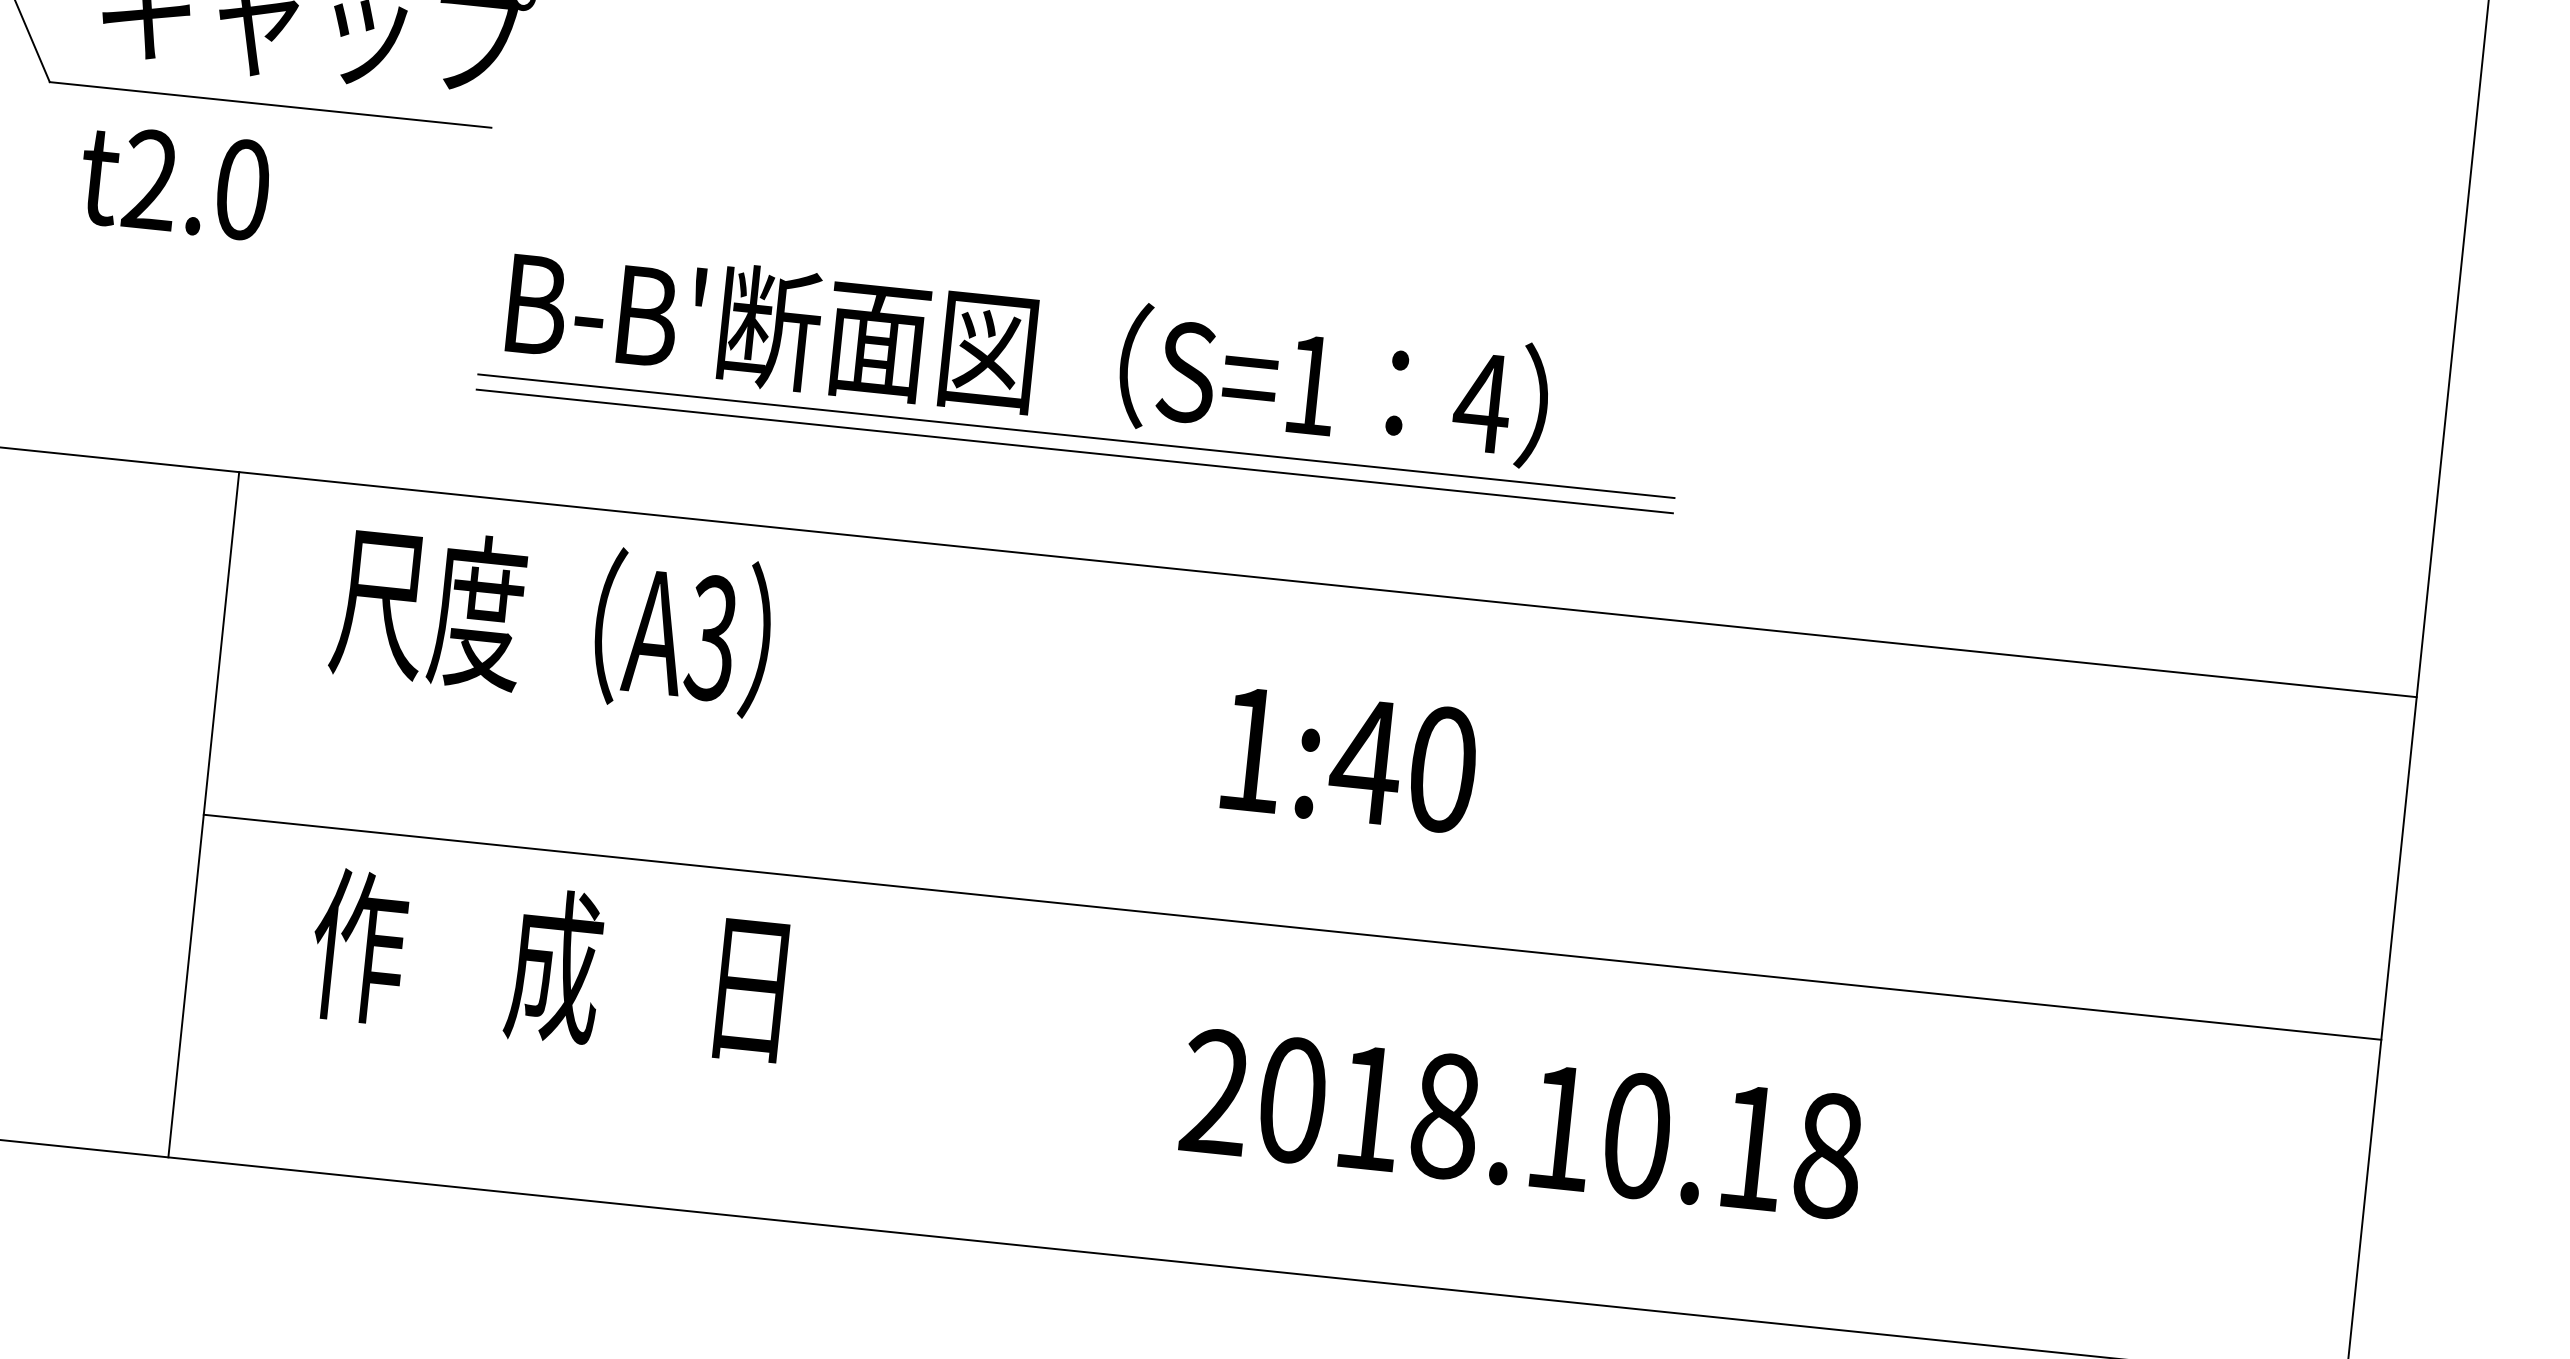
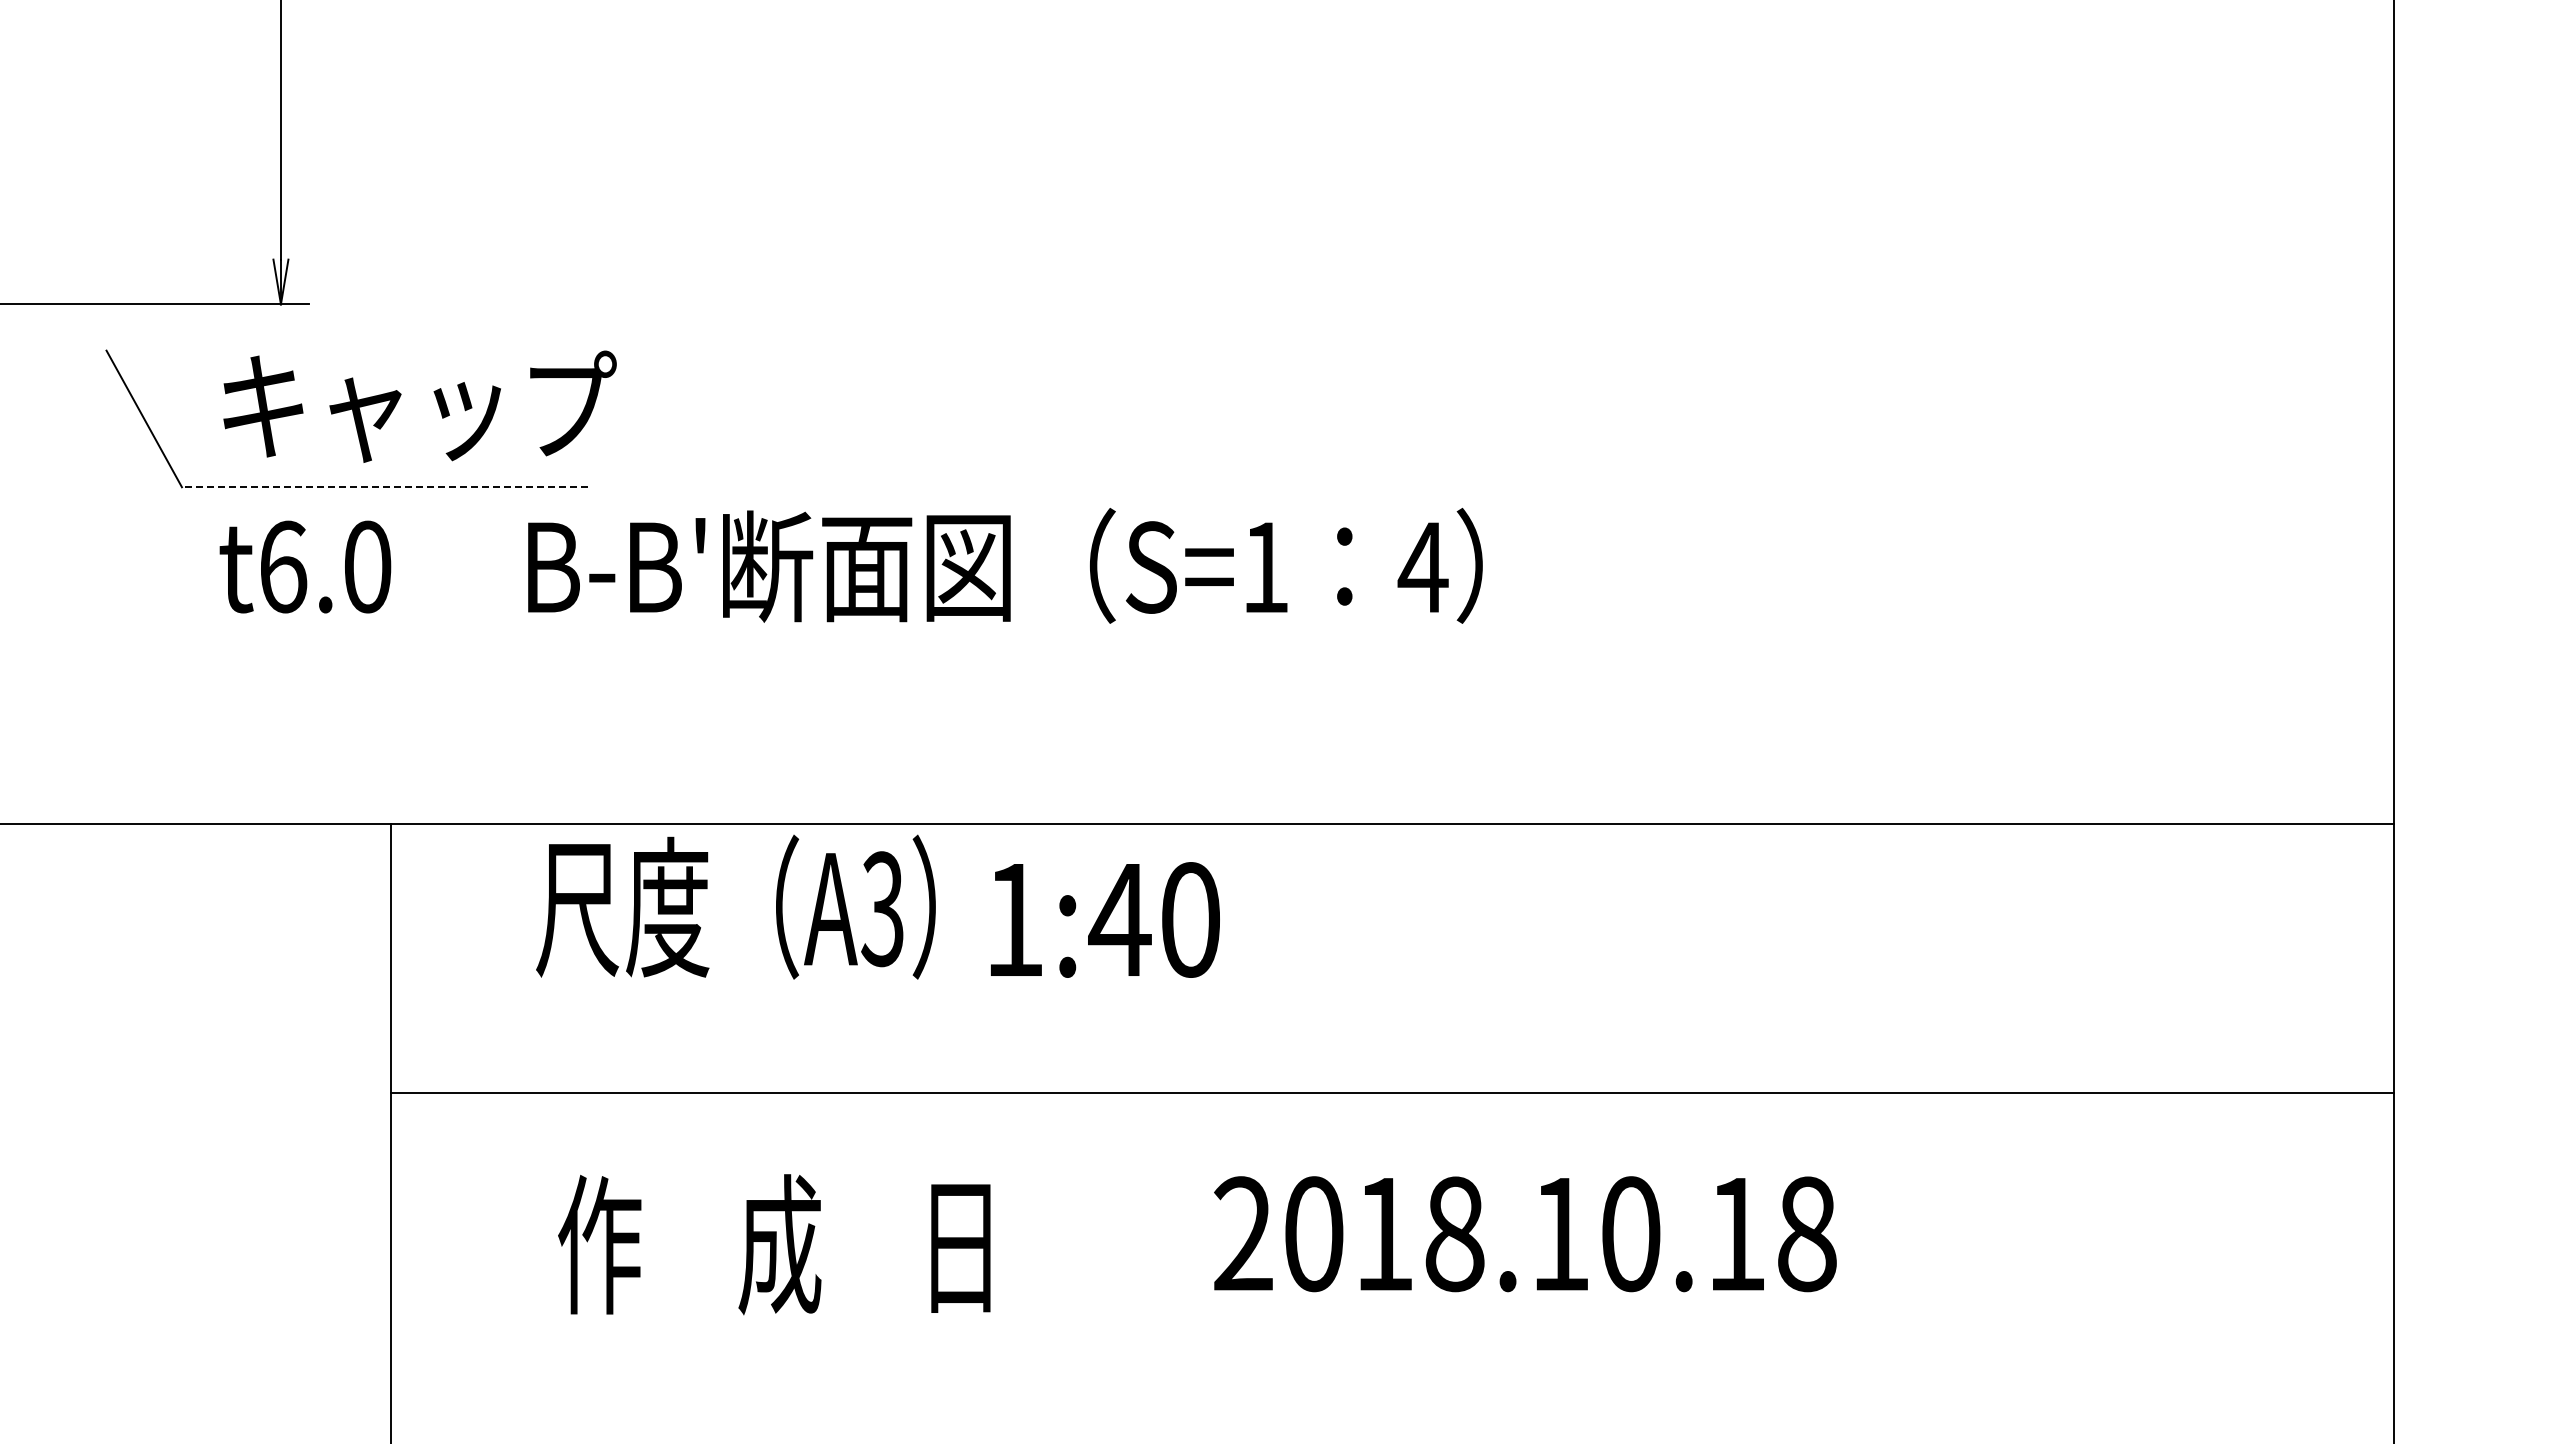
line: (269, 105) -> (384, 487), solid -> dashed
text: (151, 179) -> (283, 566), t2.0 -> t6.0
text: (1028, 353) -> (1005, 565), moved
line: (1076, 436) -> (1149, 713), removed
line: (1074, 451) -> (1149, 727), removed
text: (551, 618) -> (735, 906), moved
text: (1350, 759) -> (1105, 919), moved
line: (1292, 927) -> (1392, 1092), moved
text: (549, 965) -> (774, 1244), moved
text: (1522, 1124) -> (1525, 1234), moved

